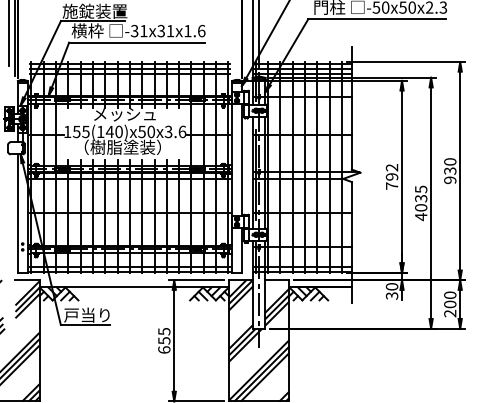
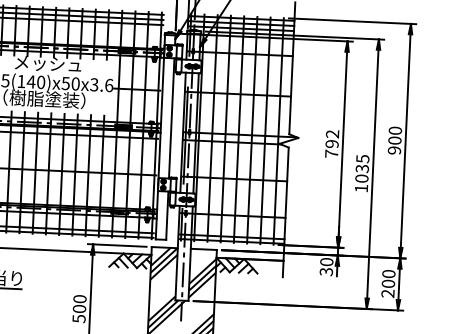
text: (450, 170) -> (395, 140), 930 -> 900
text: (421, 217) -> (361, 189), 4035 -> 1035
text: (164, 340) -> (79, 308), 655 -> 500

